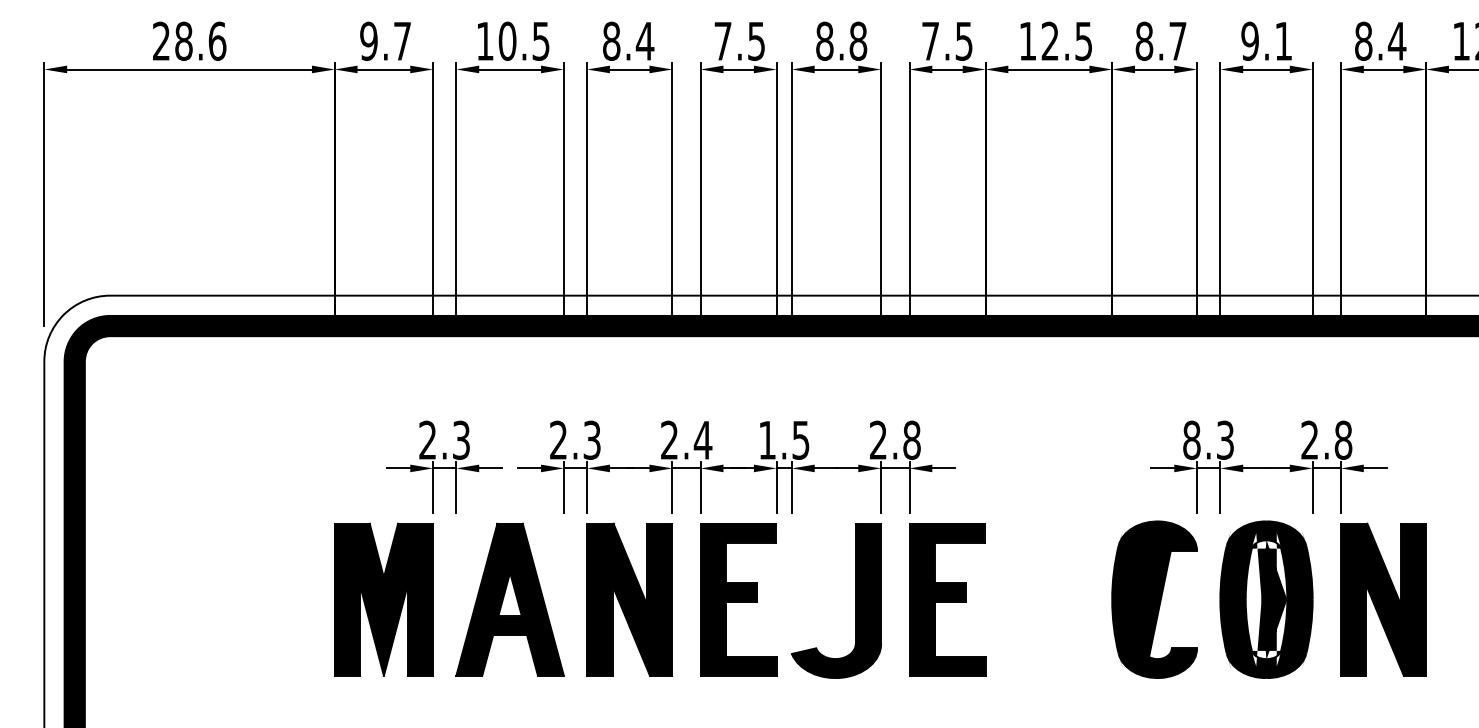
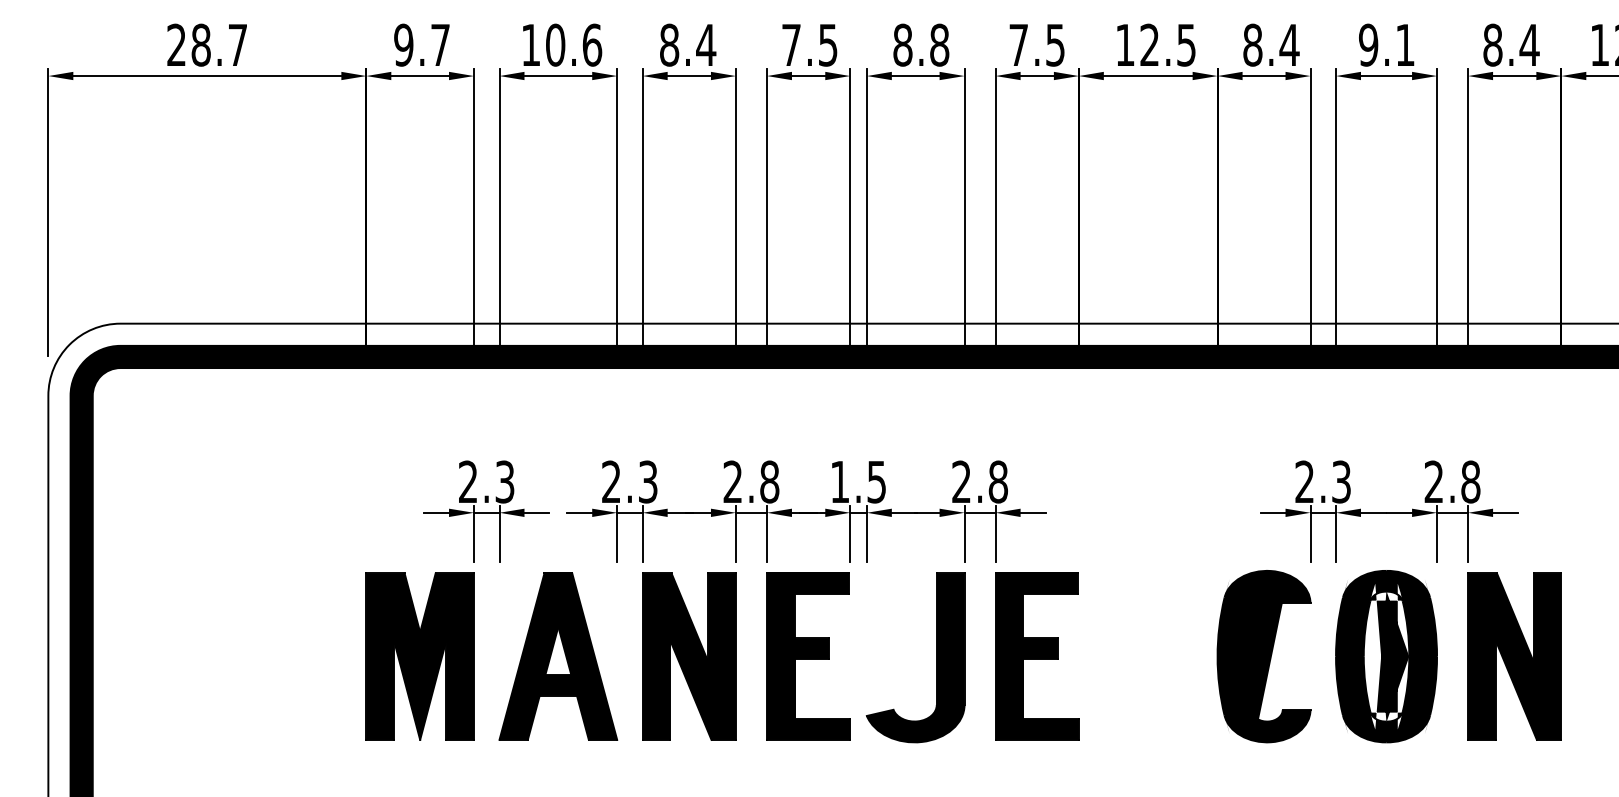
text: (217, 40) -> (237, 44), 28.6 -> 28.7
text: (541, 40) -> (592, 44), 10.5 -> 10.6
text: (1177, 41) -> (1289, 45), 8.7 -> 8.4
text: (702, 439) -> (768, 481), 2.4 -> 2.8
text: (1191, 439) -> (1304, 481), 8.3 -> 2.3

